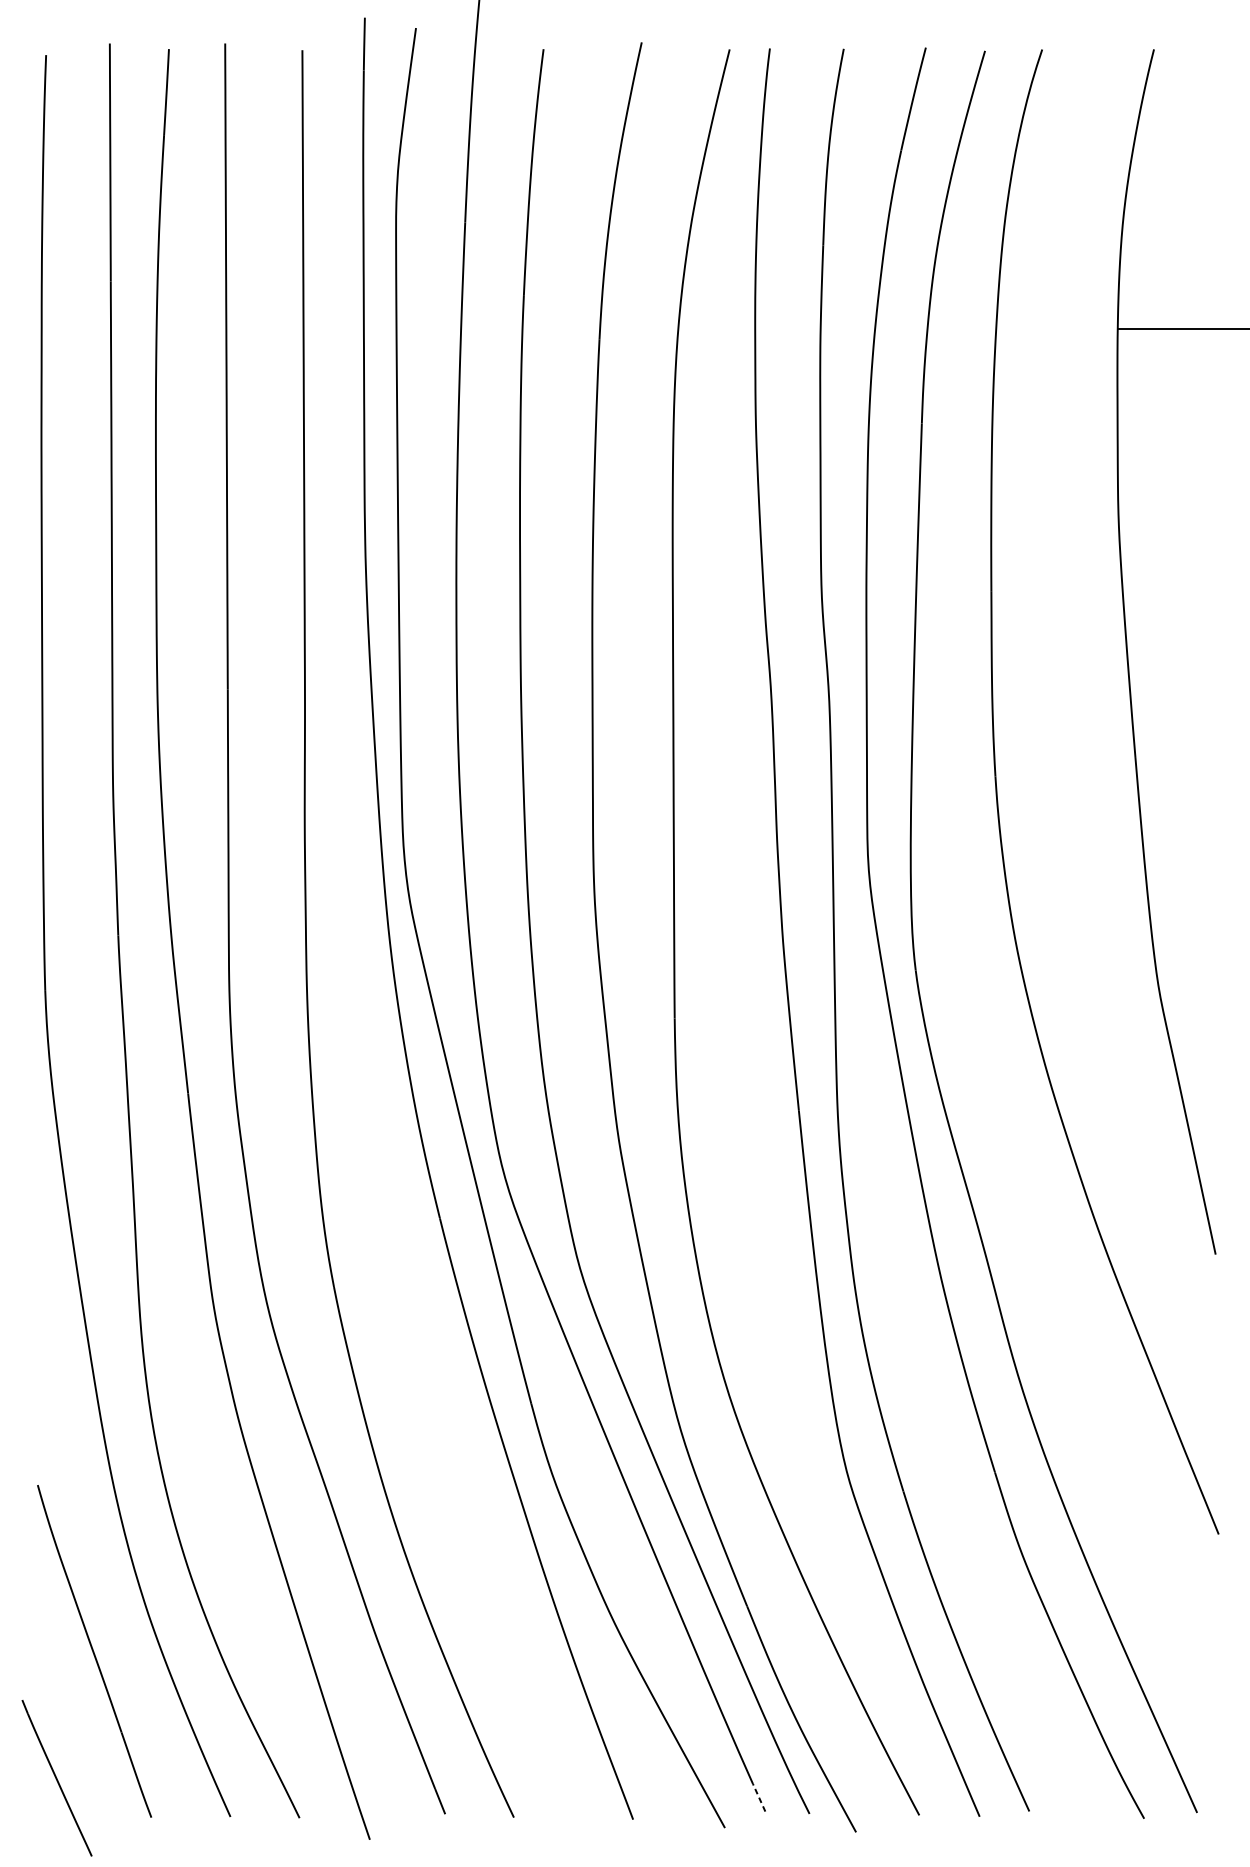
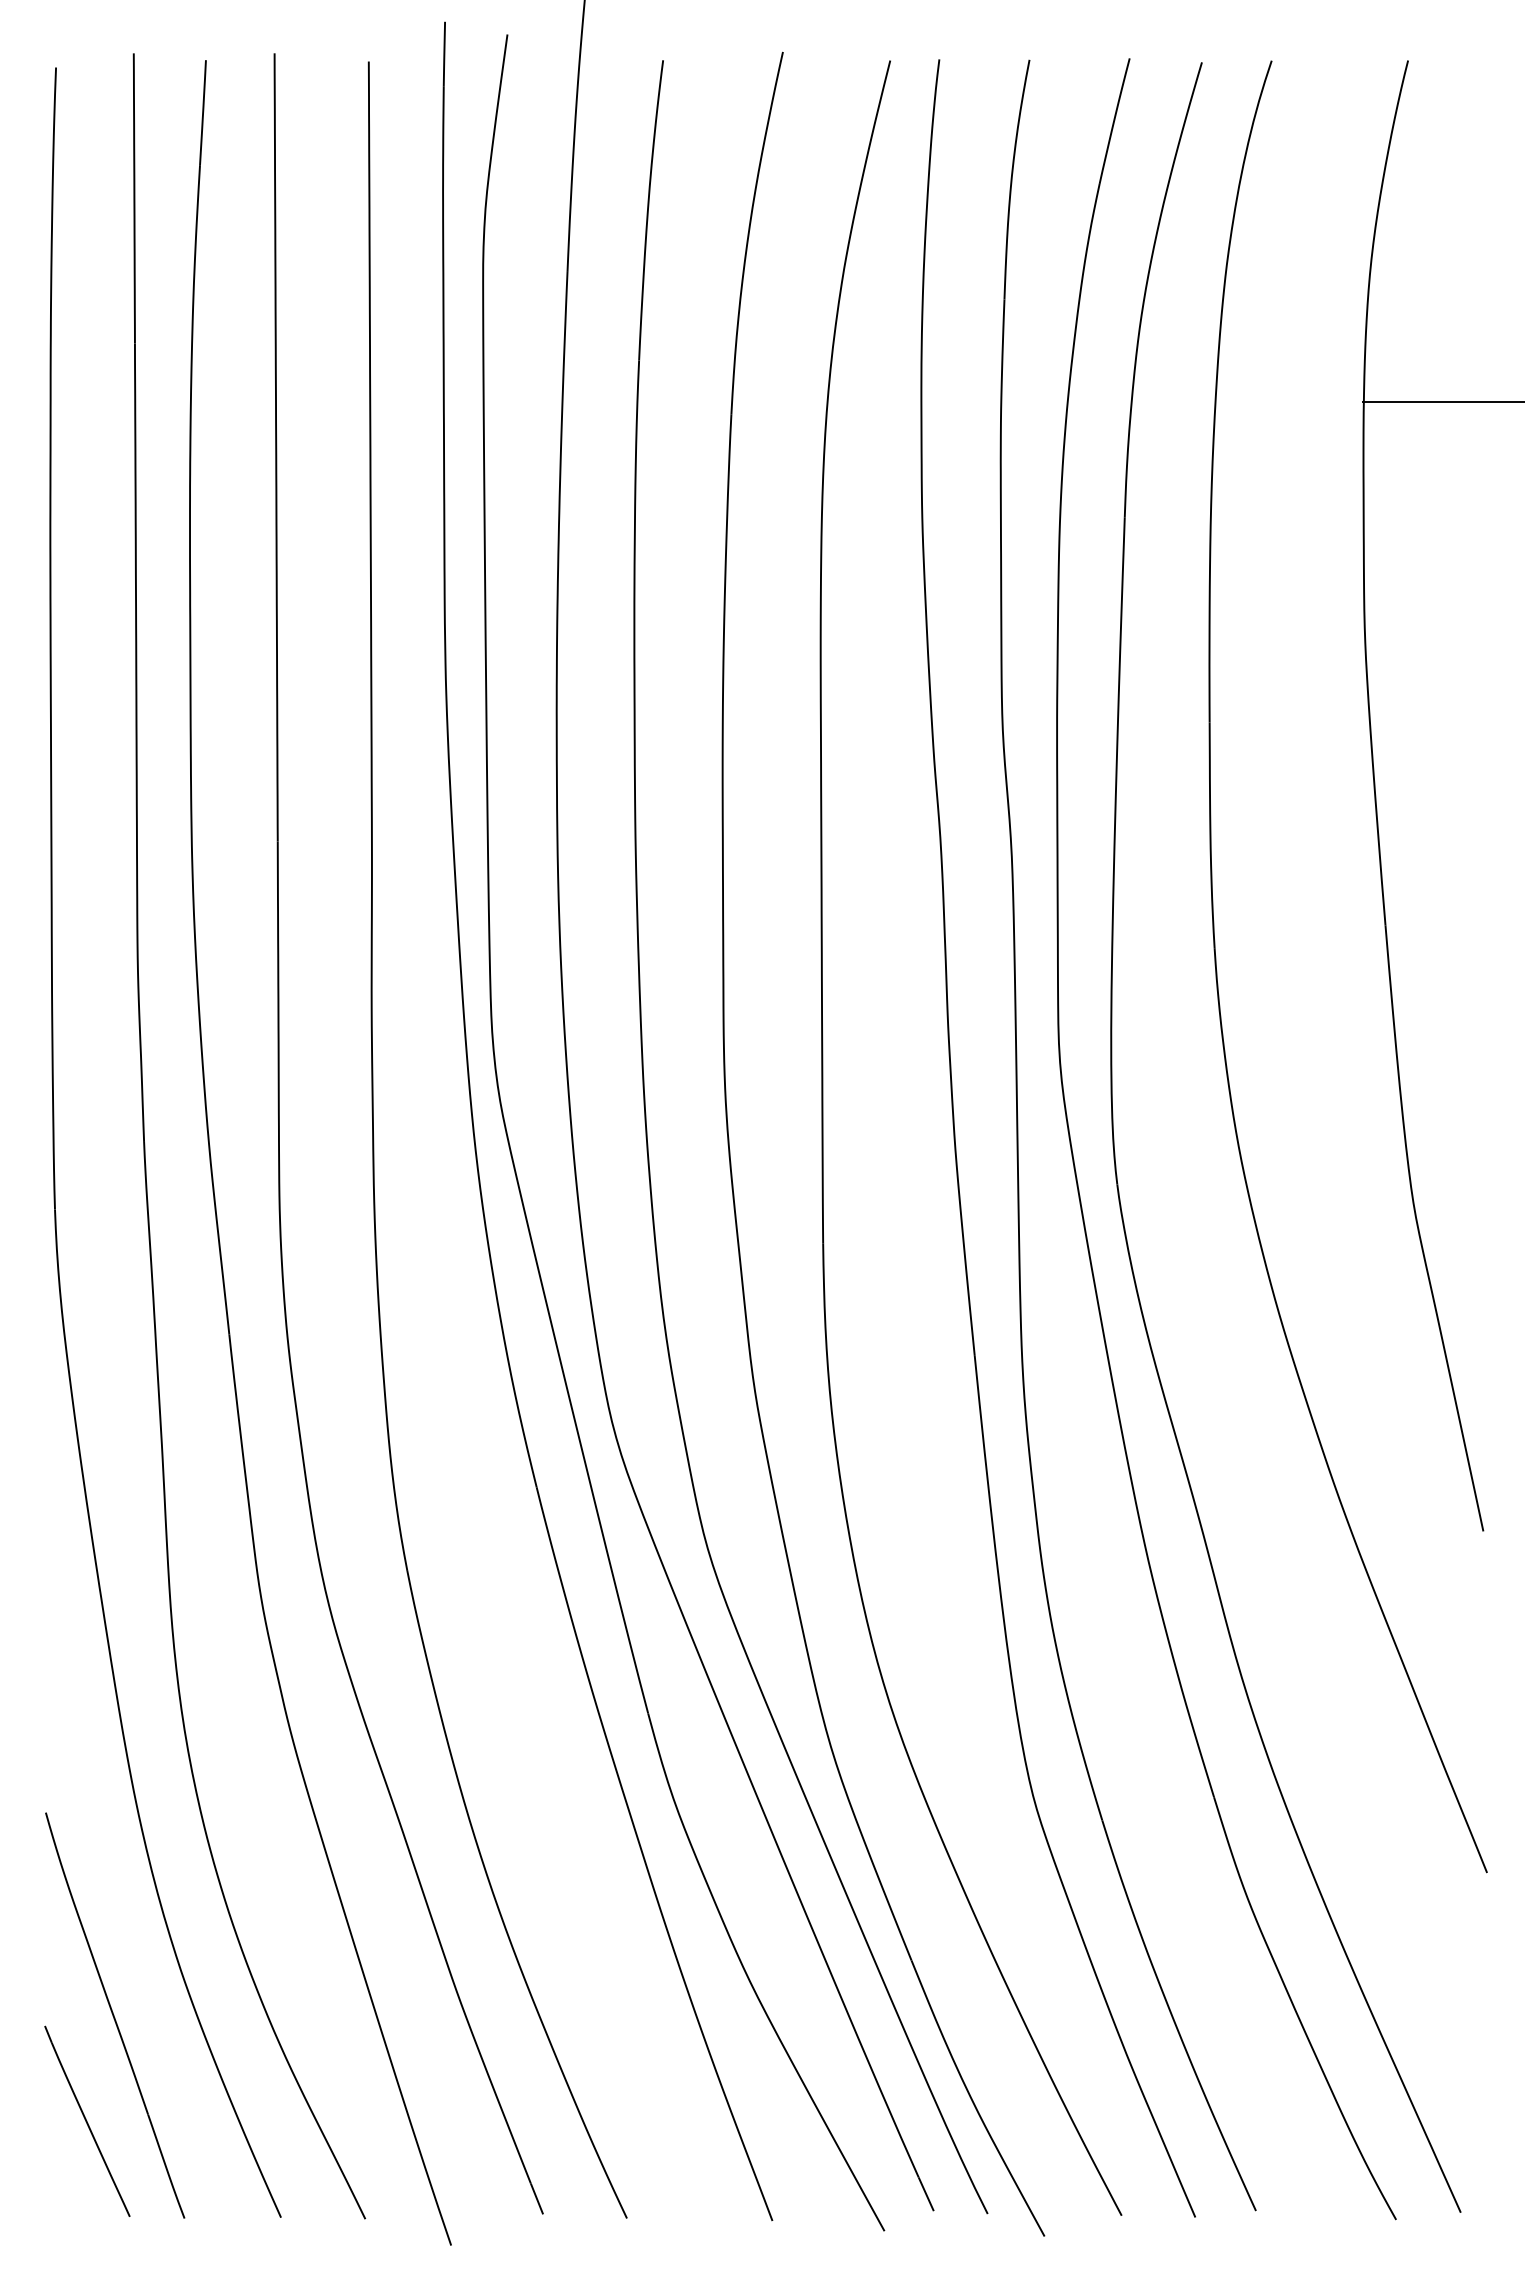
part: (57, 1777) -> (87, 2120), moved
line: (759, 1797) -> (926, 2193), dashed -> solid

